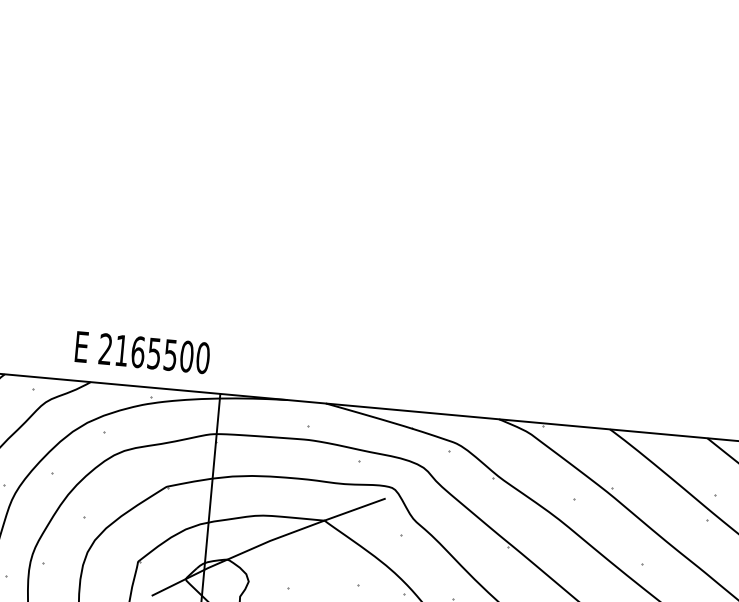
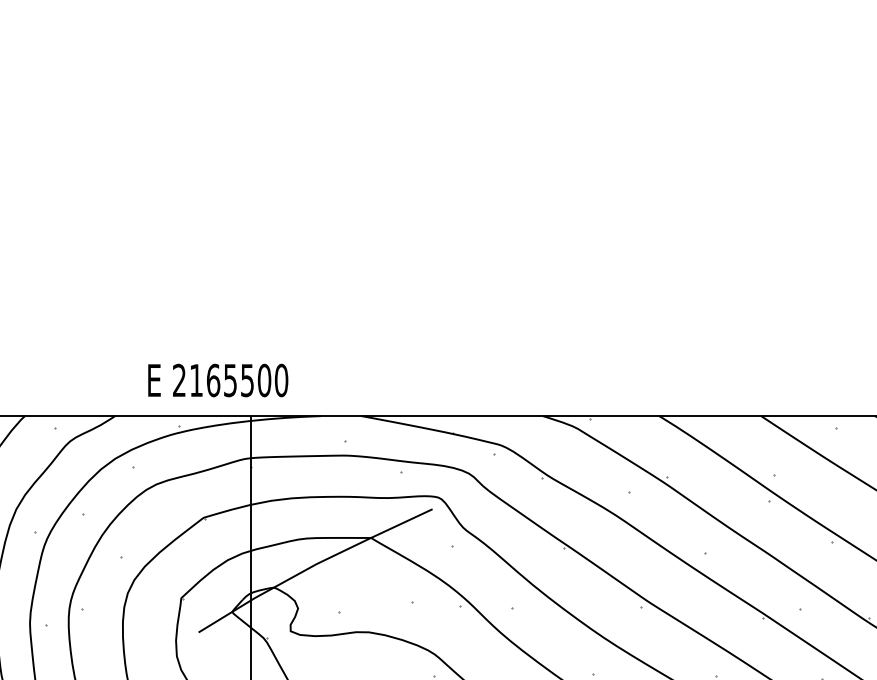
text: (142, 352) -> (218, 380), moved

